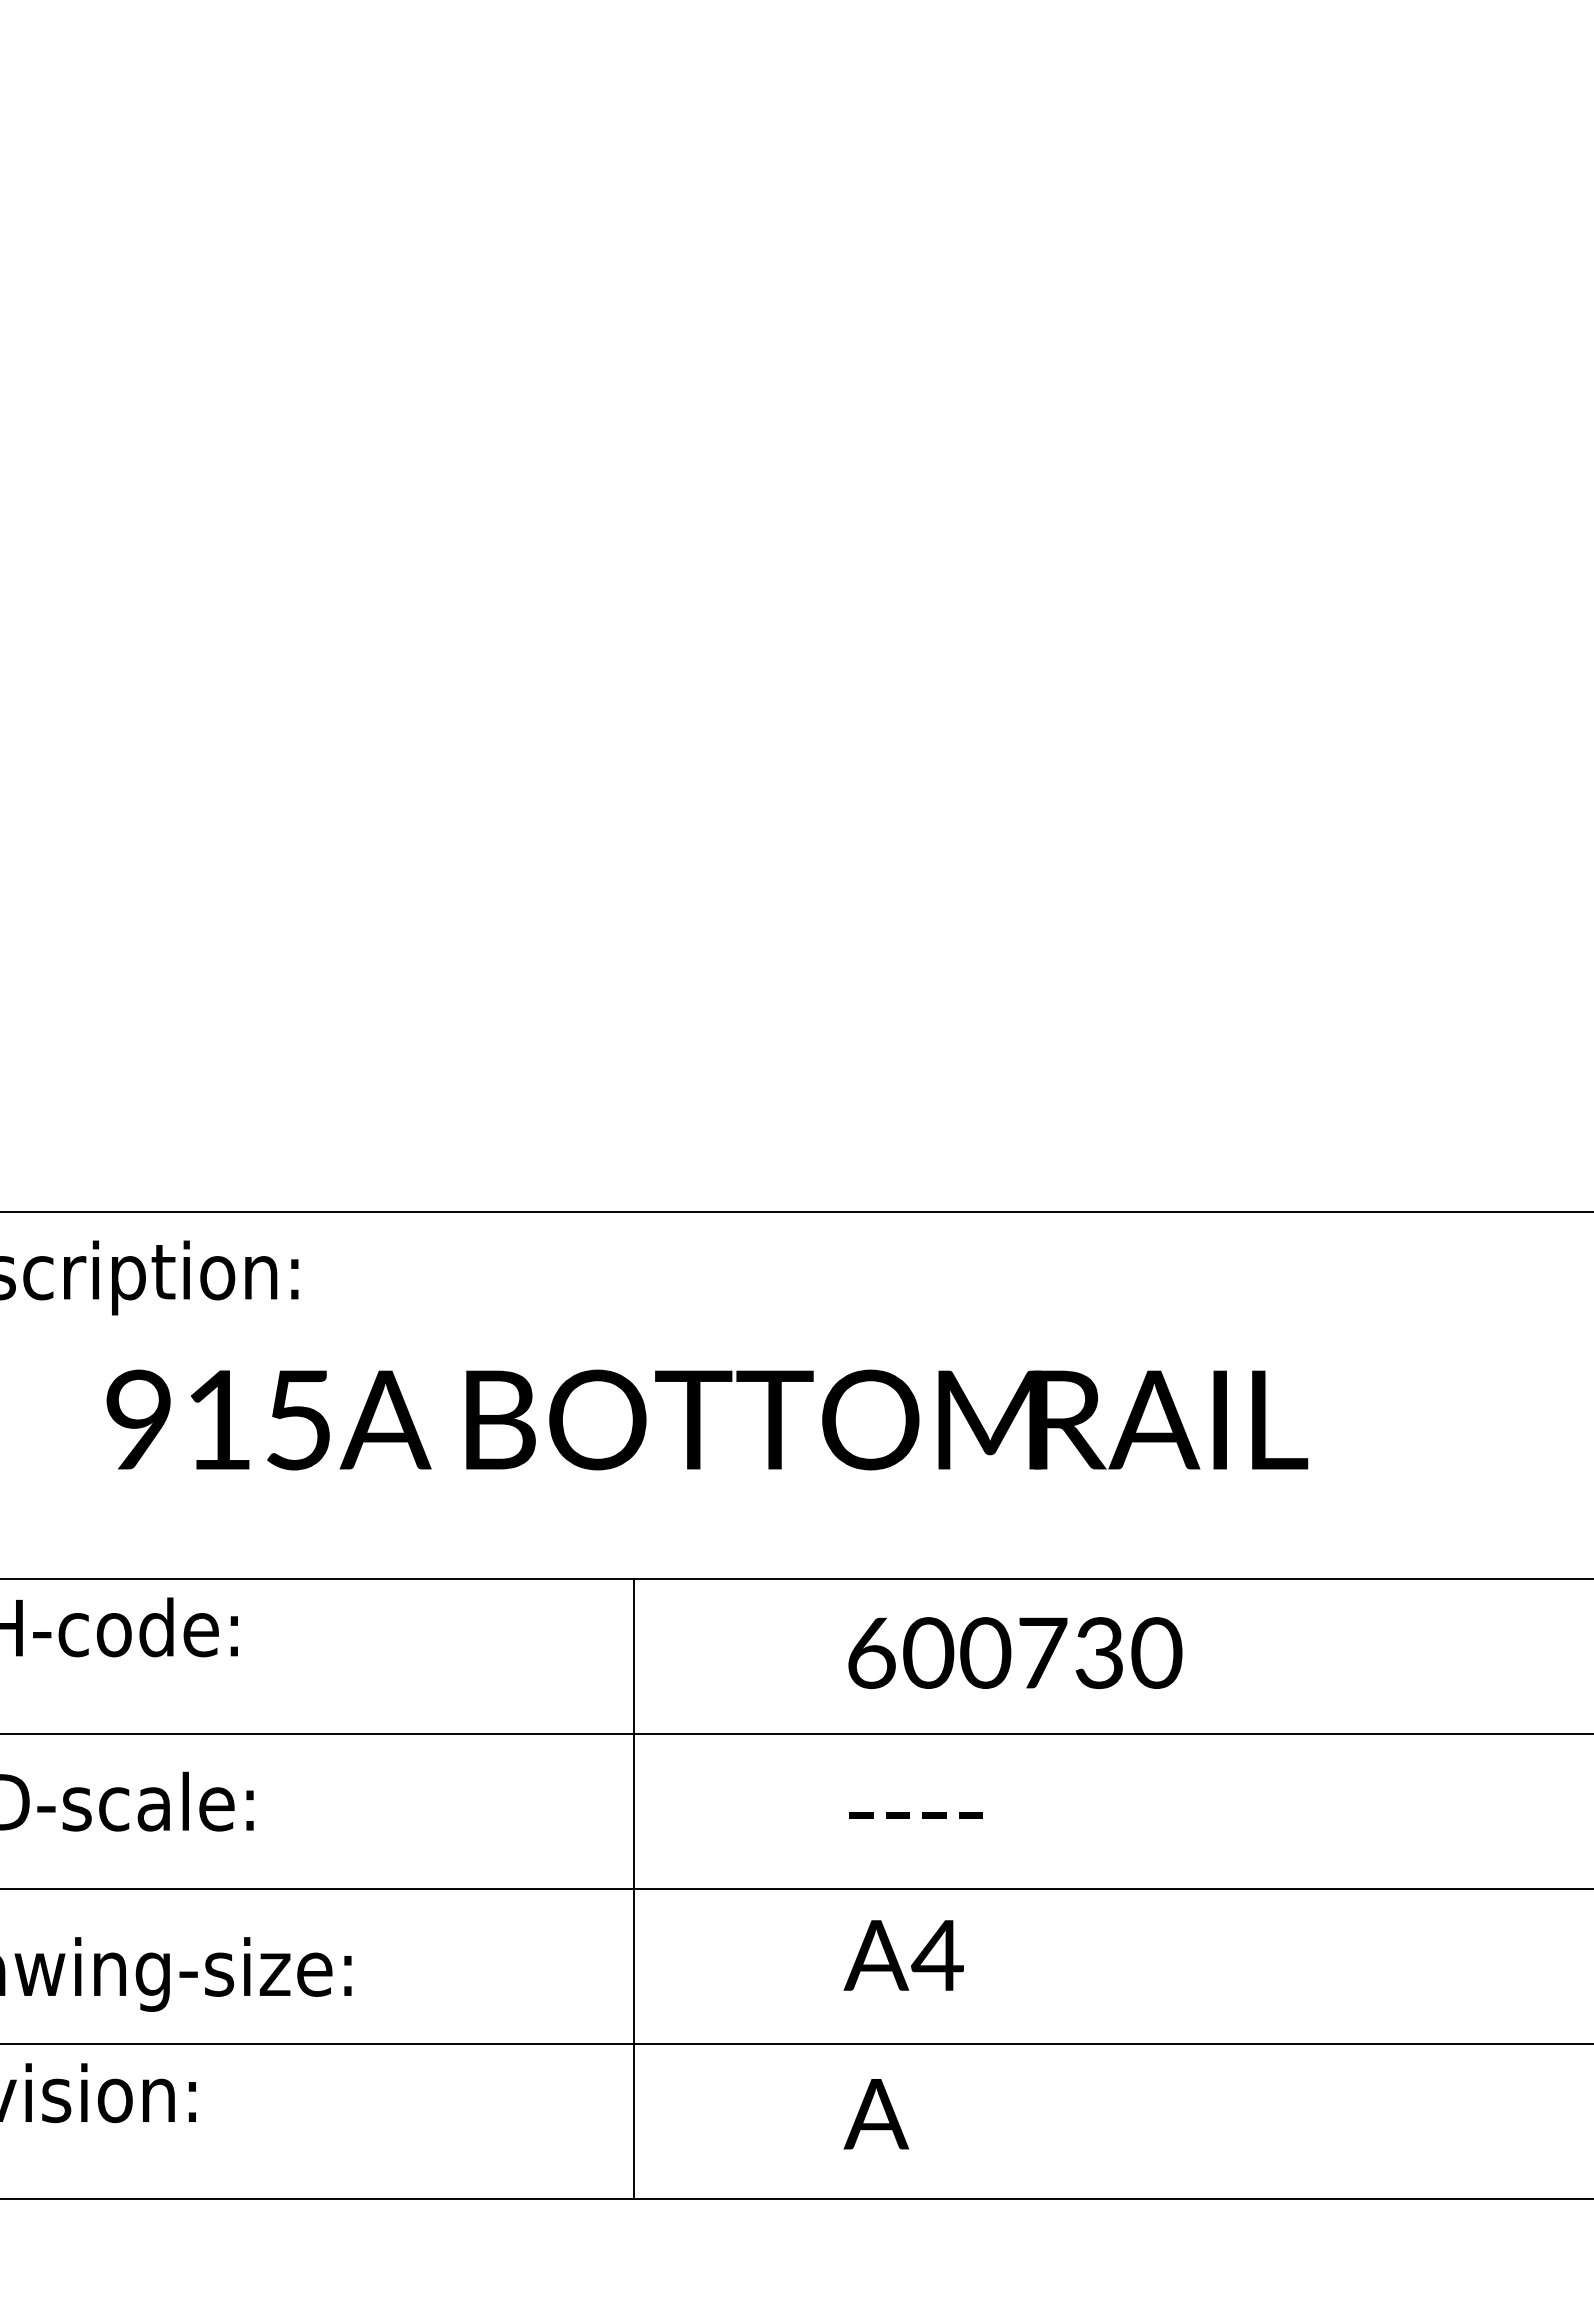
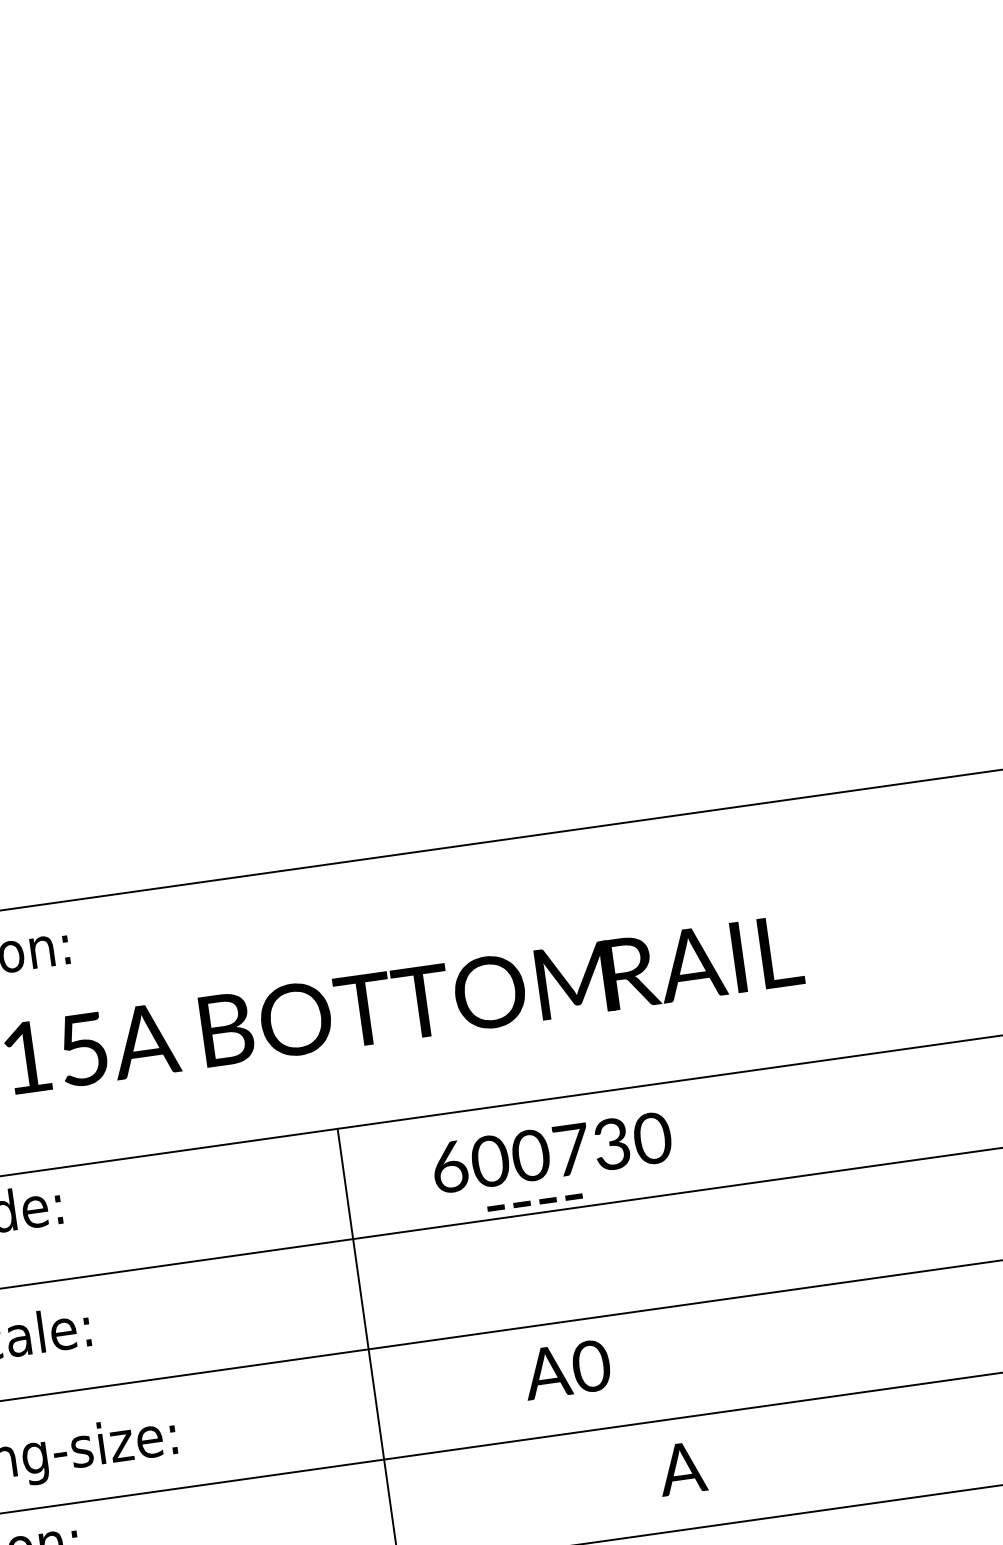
text: (1015, 1653) -> (552, 1152), moved
text: (915, 1815) -> (534, 1202), moved
text: (937, 1955) -> (590, 1366), A4 -> A0
text: (876, 2114) -> (682, 1468), moved

